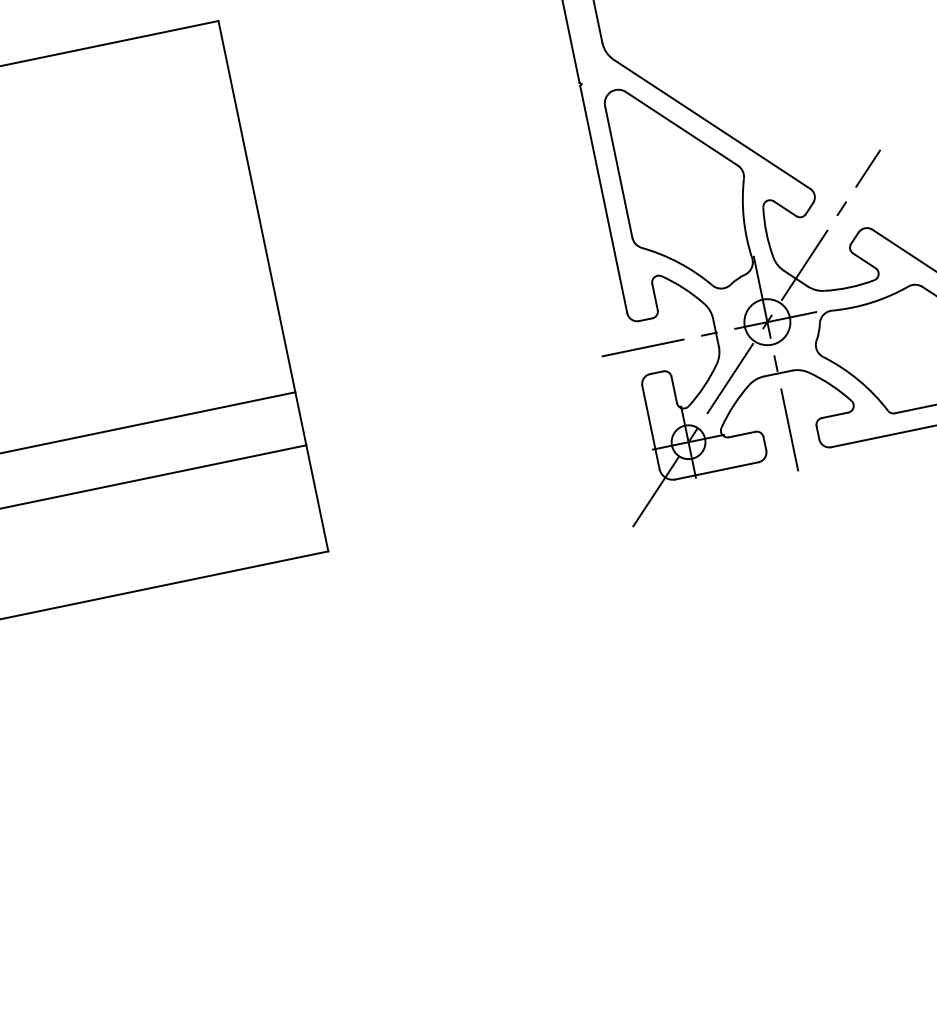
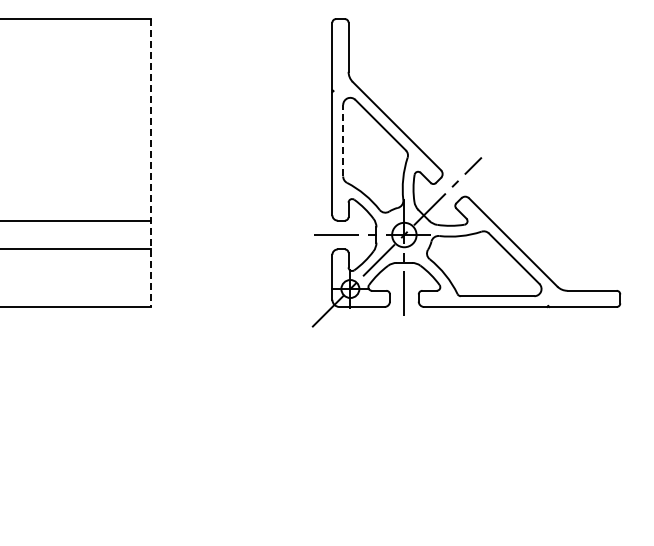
line: (619, 171) -> (343, 140), solid -> dashed
line: (274, 286) -> (151, 163), solid -> dashed

